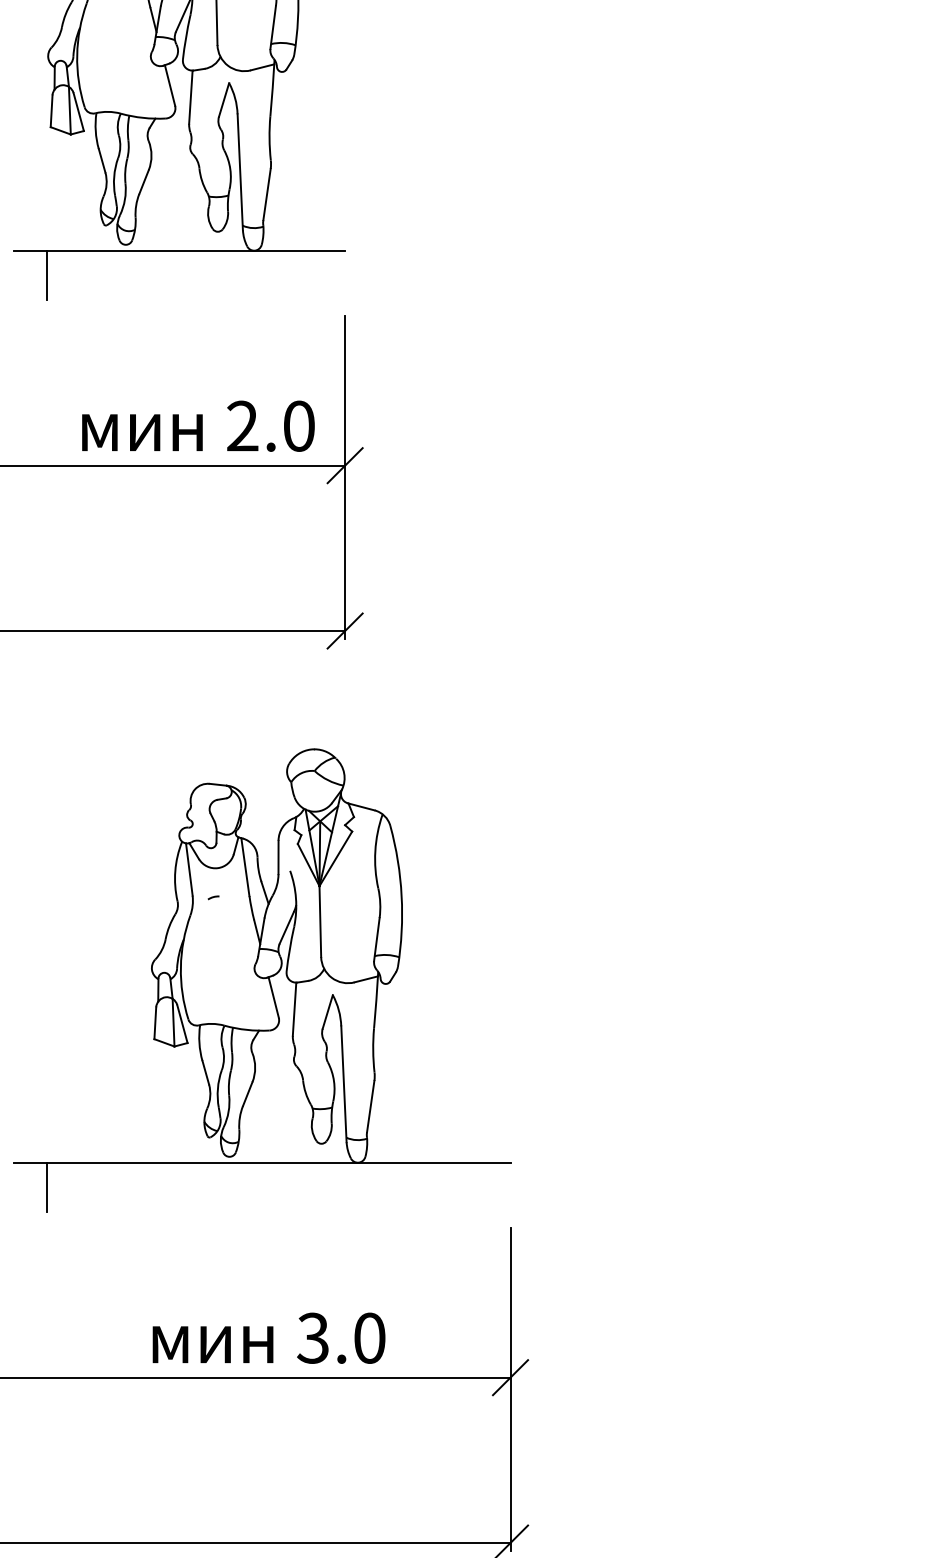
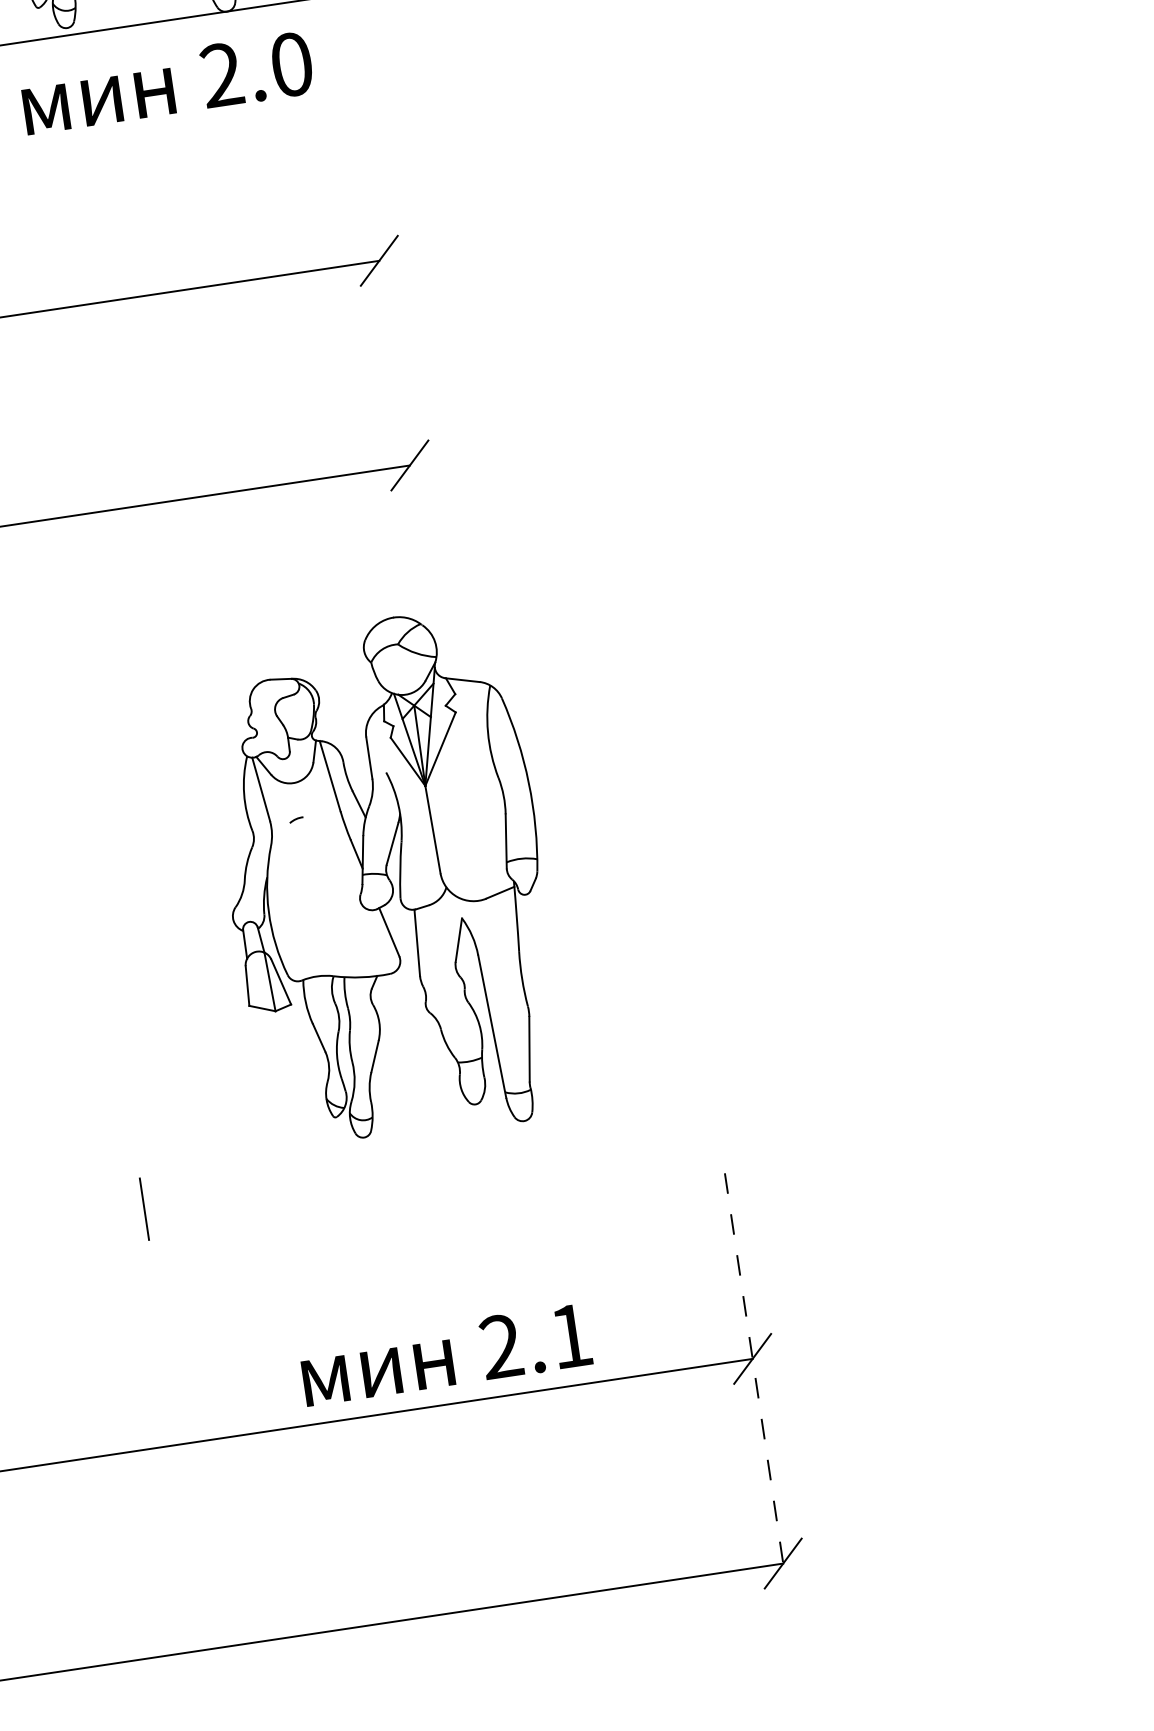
text: (198, 425) -> (167, 82), moved
line: (345, 476) -> (381, 274), removed
line: (262, 1162) -> (405, 1138), removed
text: (341, 1337) -> (536, 1340), 3.0 -> 2.1
line: (510, 1389) -> (754, 1373), solid -> dashed

